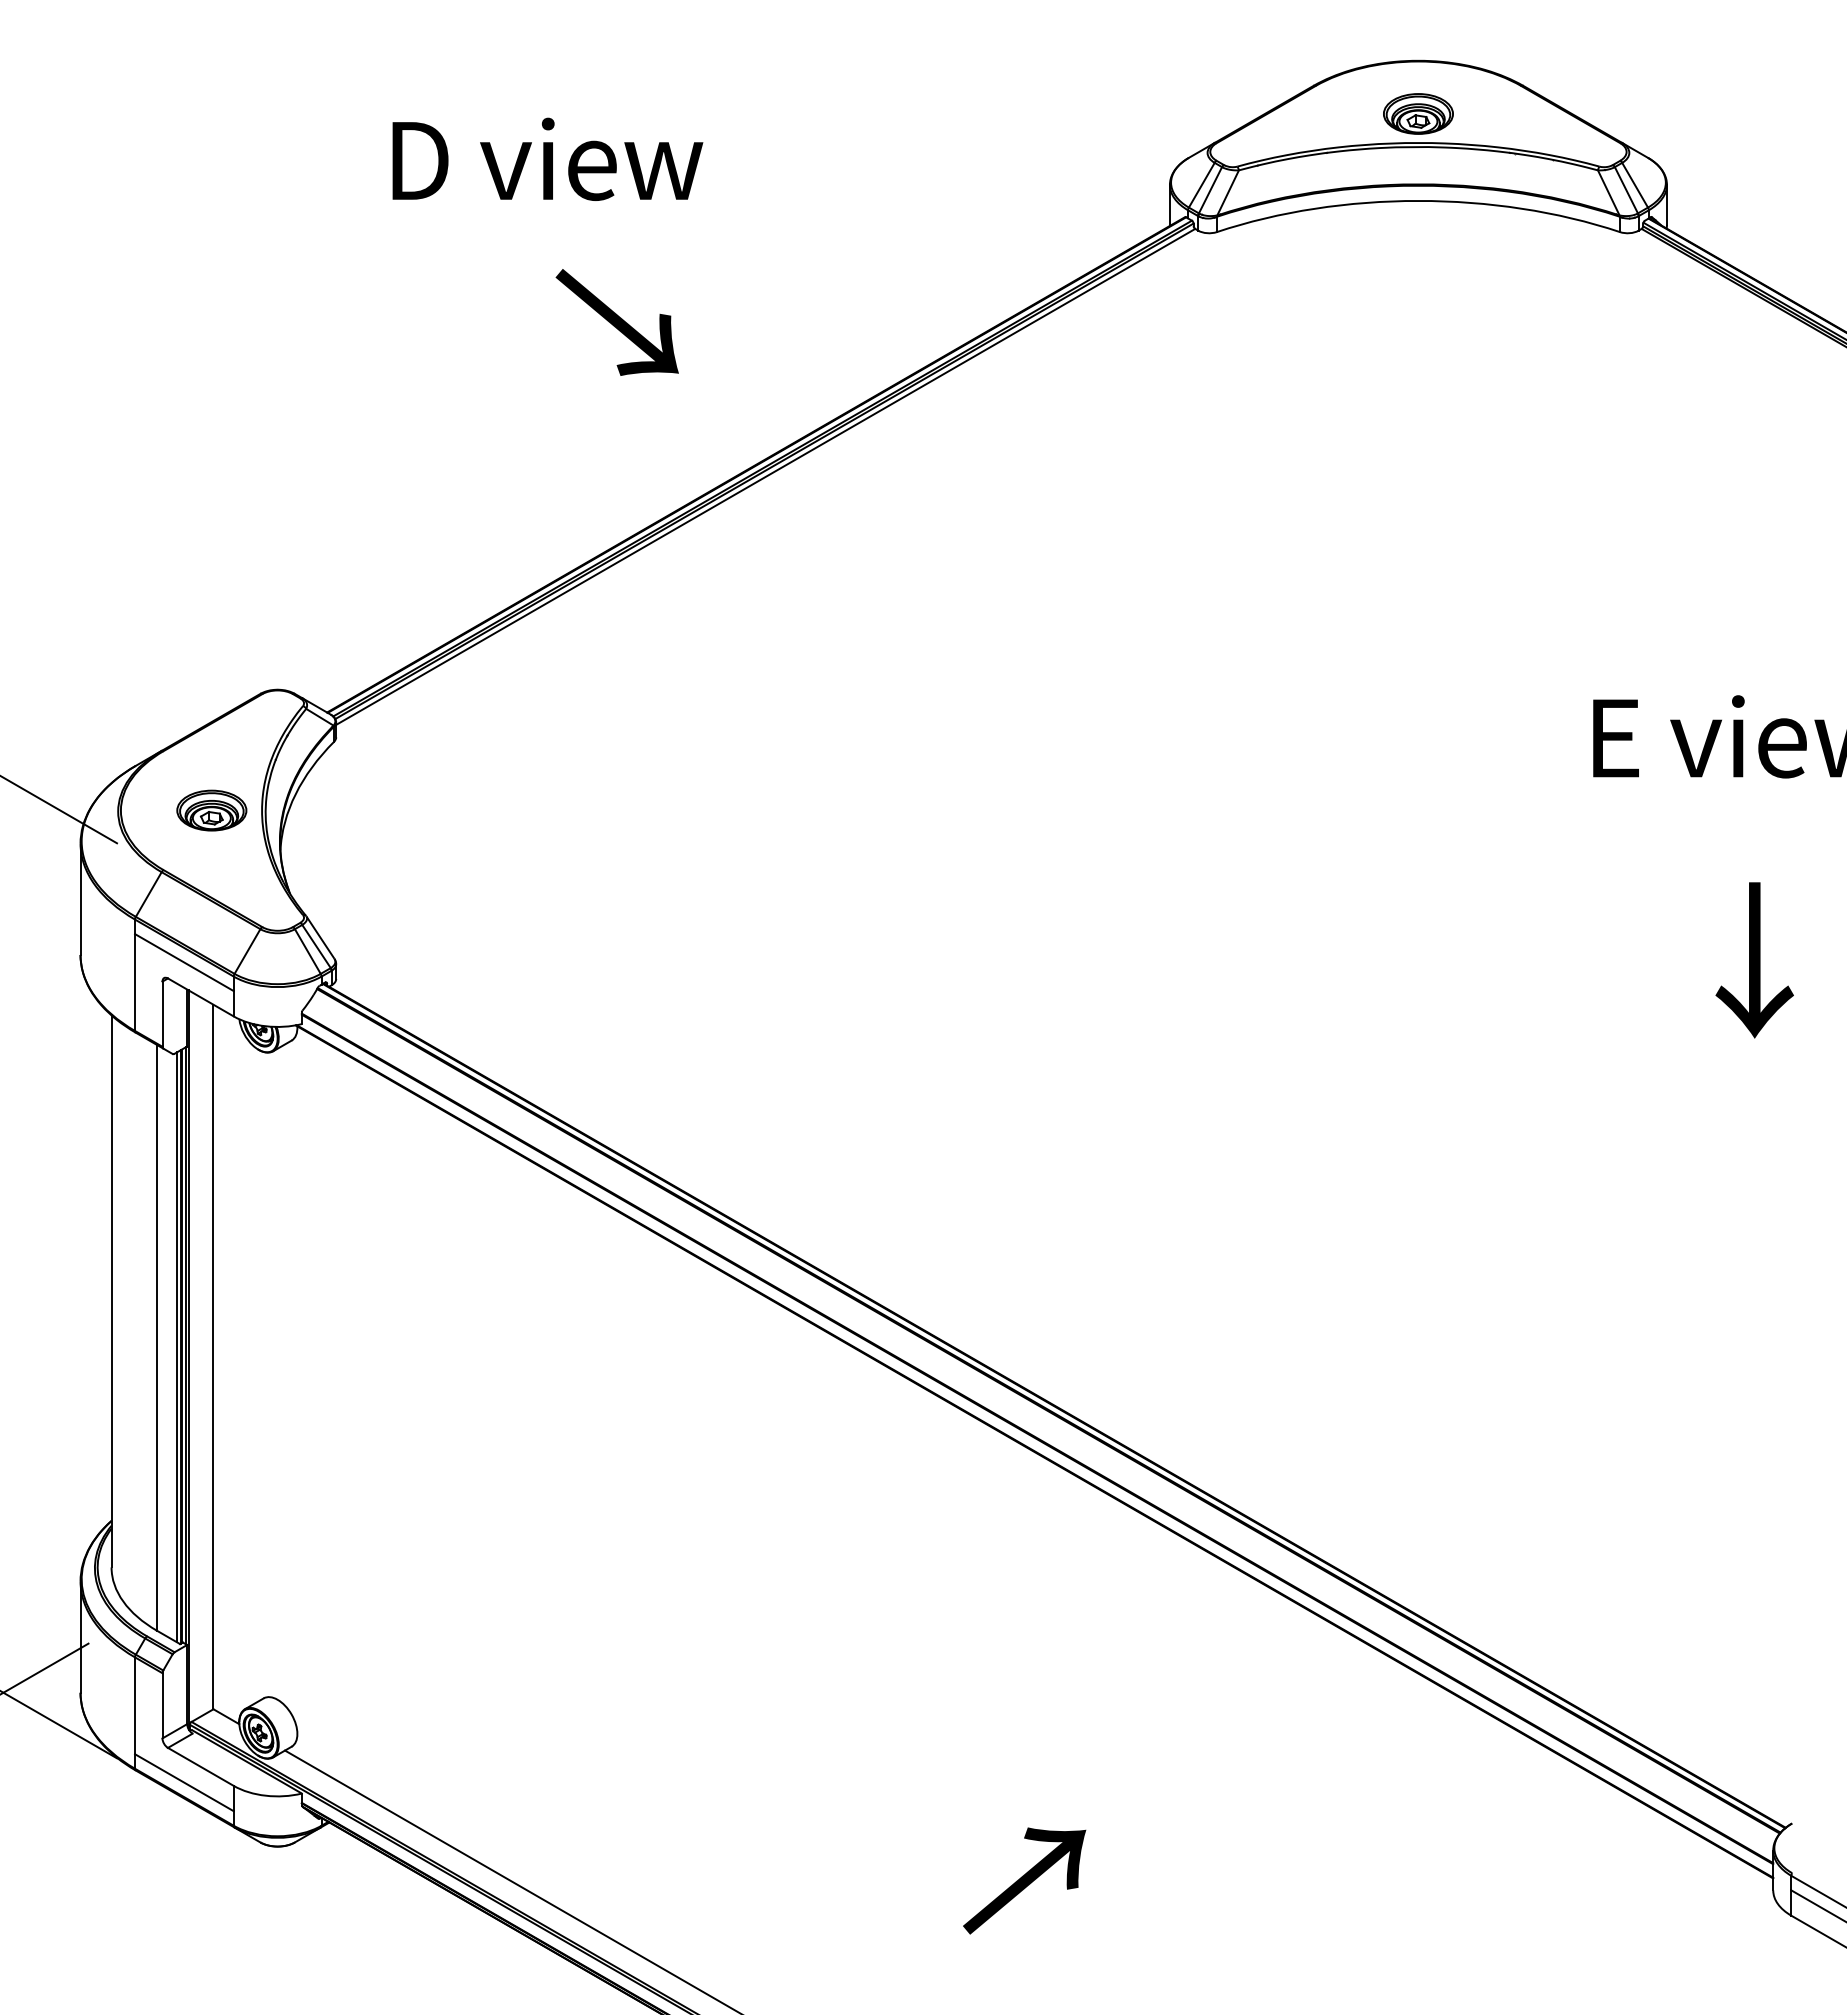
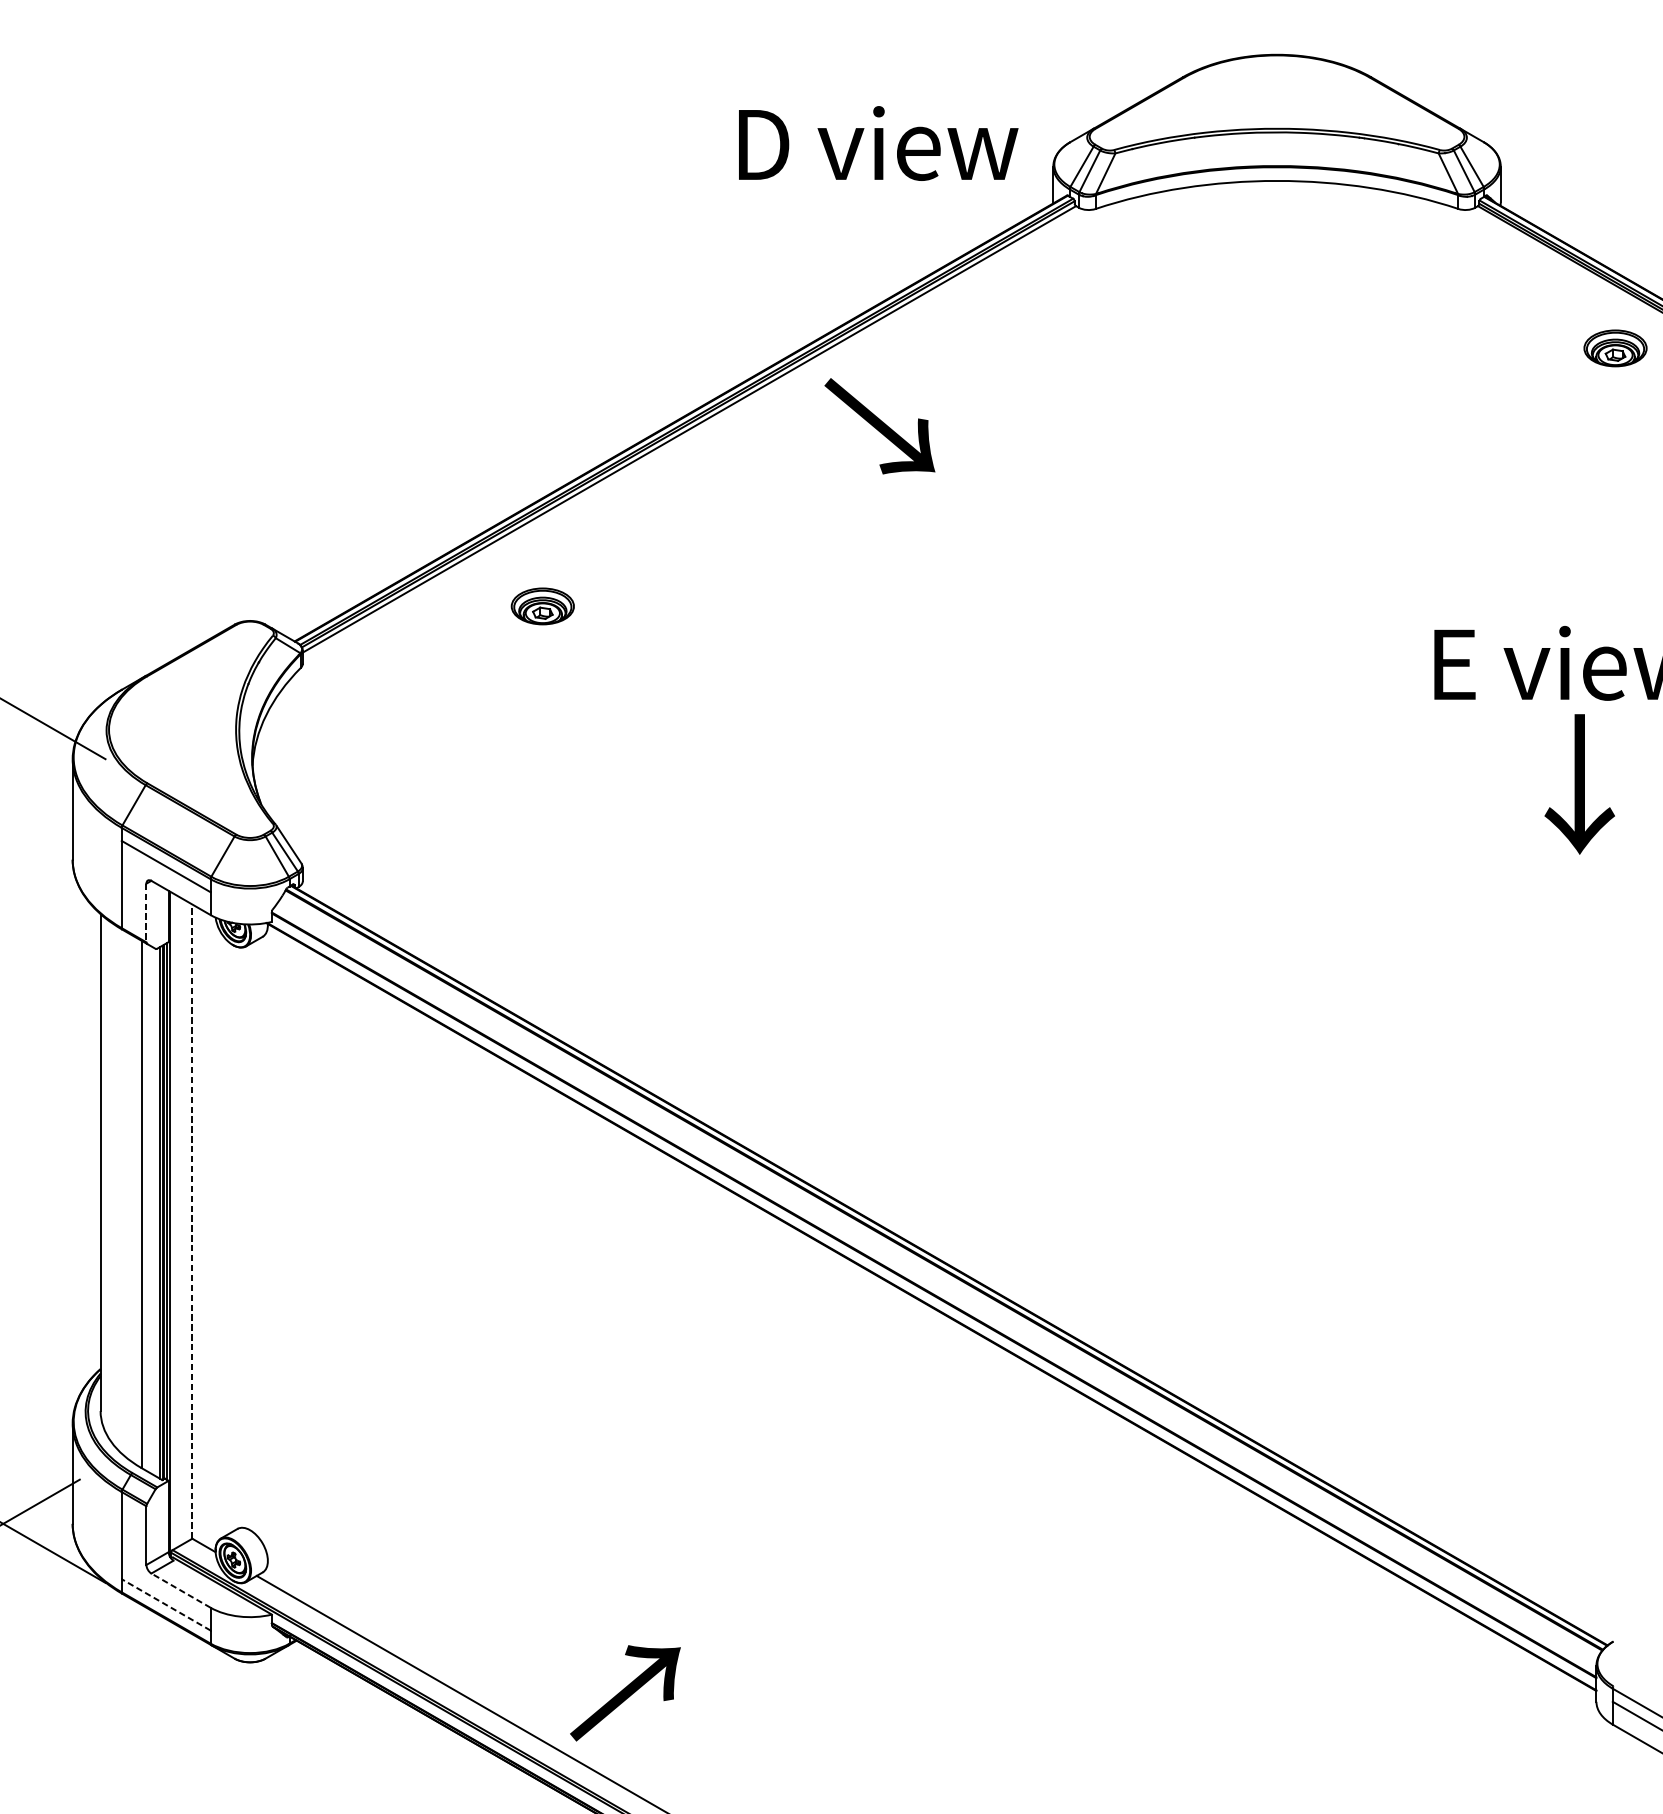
part: (1418, 113) -> (1615, 347), moved
text: (547, 158) -> (878, 142), moved
text: (616, 322) -> (879, 426), moved
part: (211, 810) -> (542, 606), moved
text: (1754, 960) -> (1579, 784), moved
line: (162, 1014) -> (146, 913), solid -> dashed
line: (213, 1356) -> (192, 1221), solid -> dashed
line: (200, 1766) -> (180, 1590), solid -> dashed
line: (184, 1782) -> (166, 1604), solid -> dashed
text: (1024, 1880) -> (625, 1692), moved

